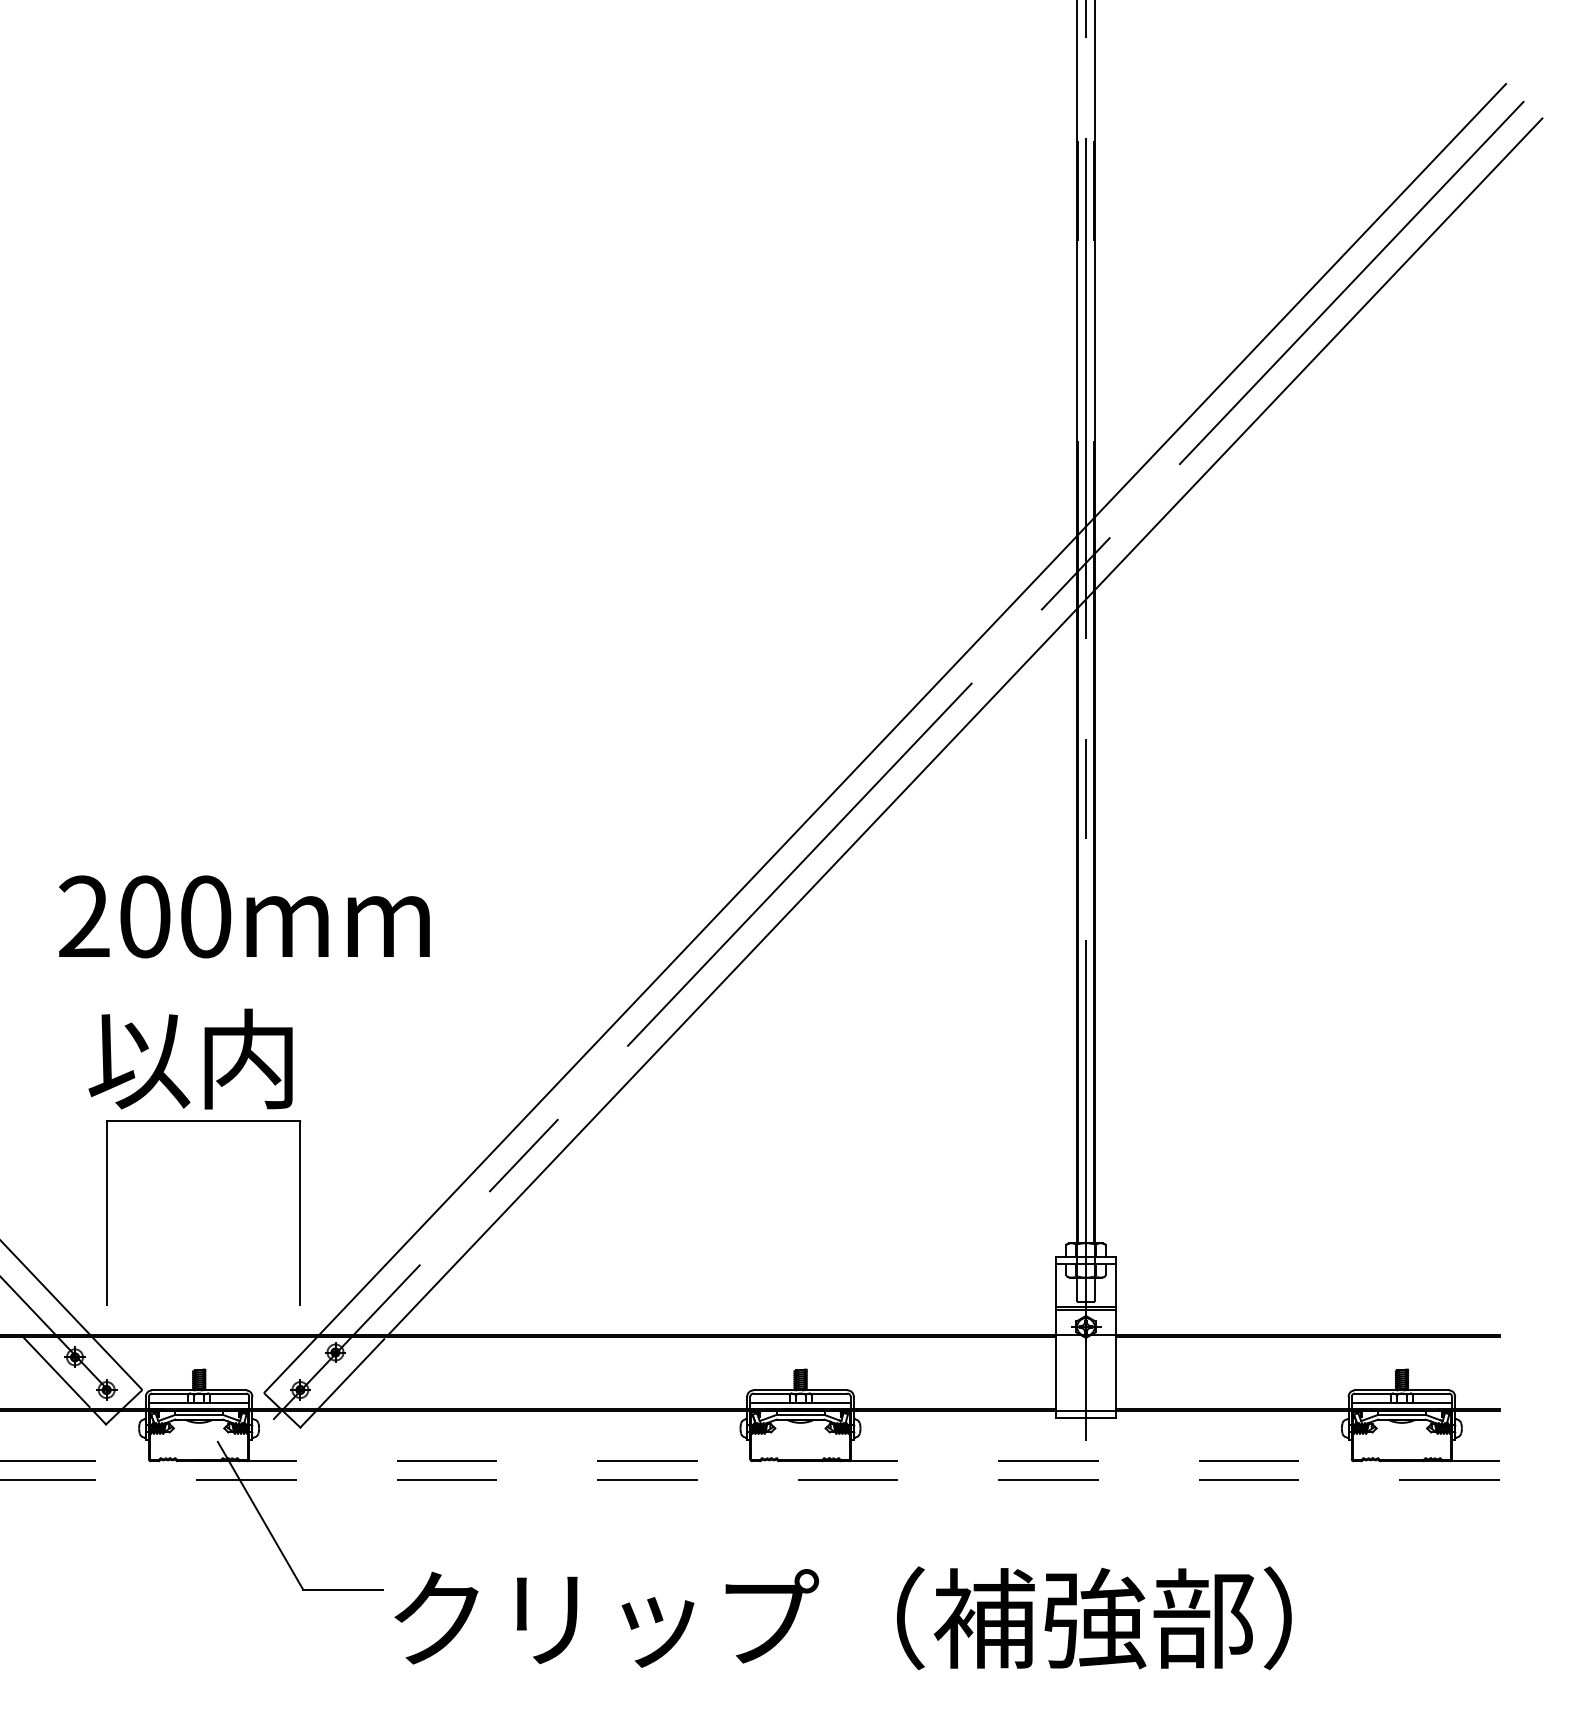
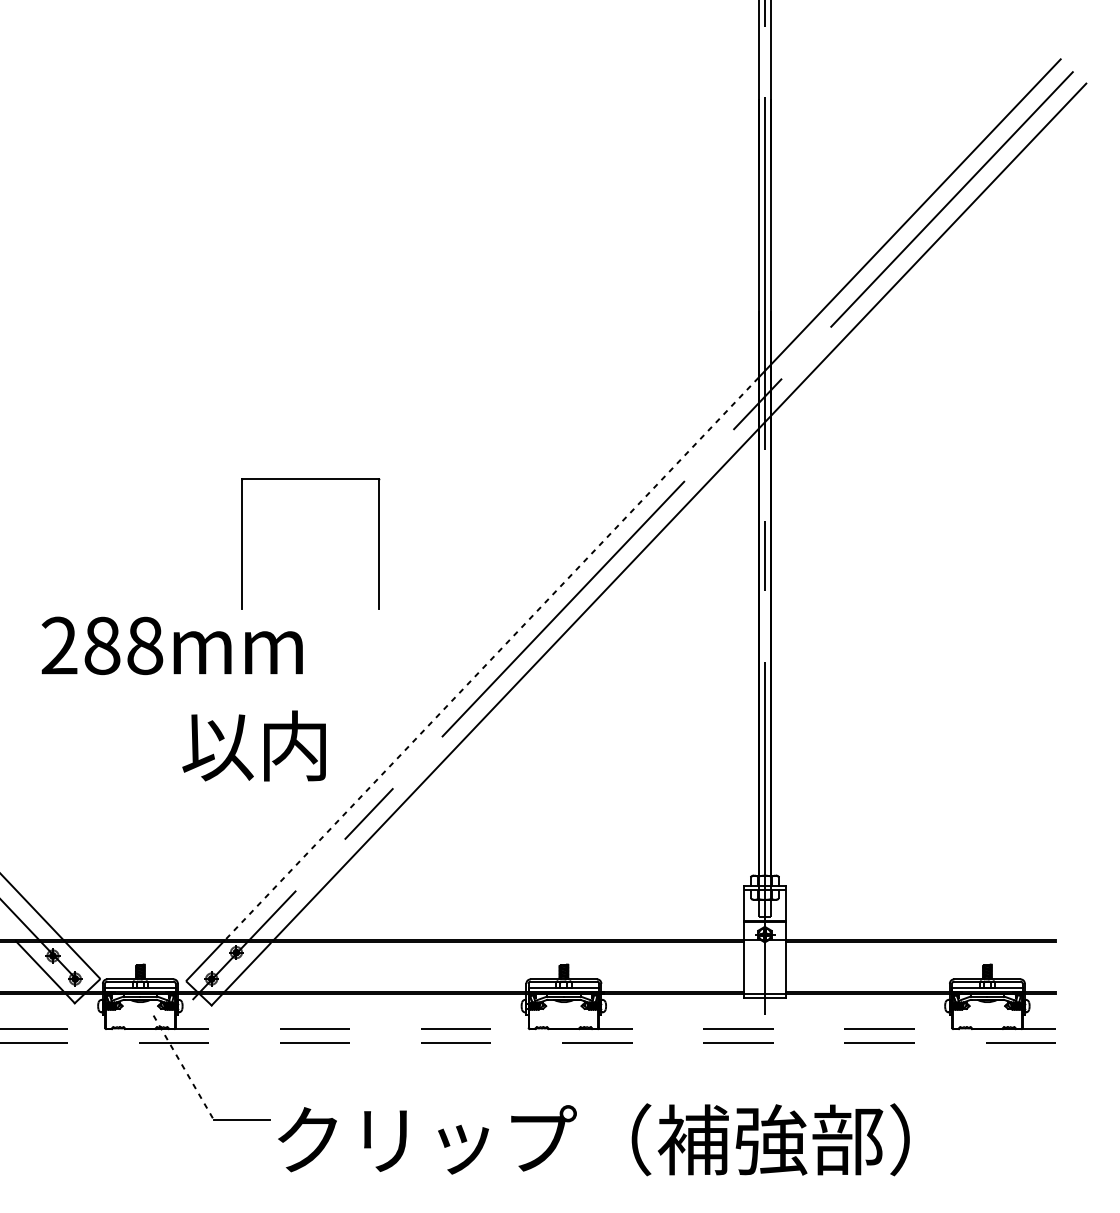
text: (175, 916) -> (123, 645), 200mm -> 288mm
line: (698, 935) -> (492, 658), solid -> dashed
text: (190, 1058) -> (254, 745), moved
part: (203, 1121) -> (310, 480), moved
line: (260, 1516) -> (183, 1068), solid -> dashed

